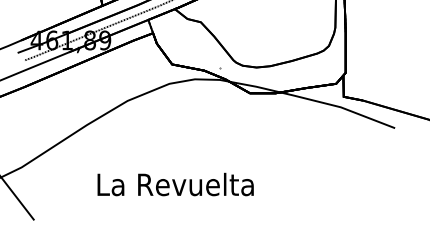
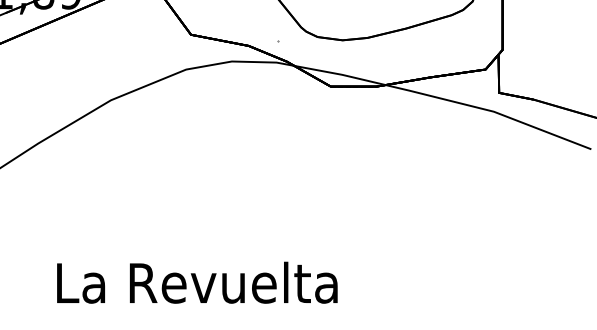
text: (175, 184) -> (197, 282), moved

